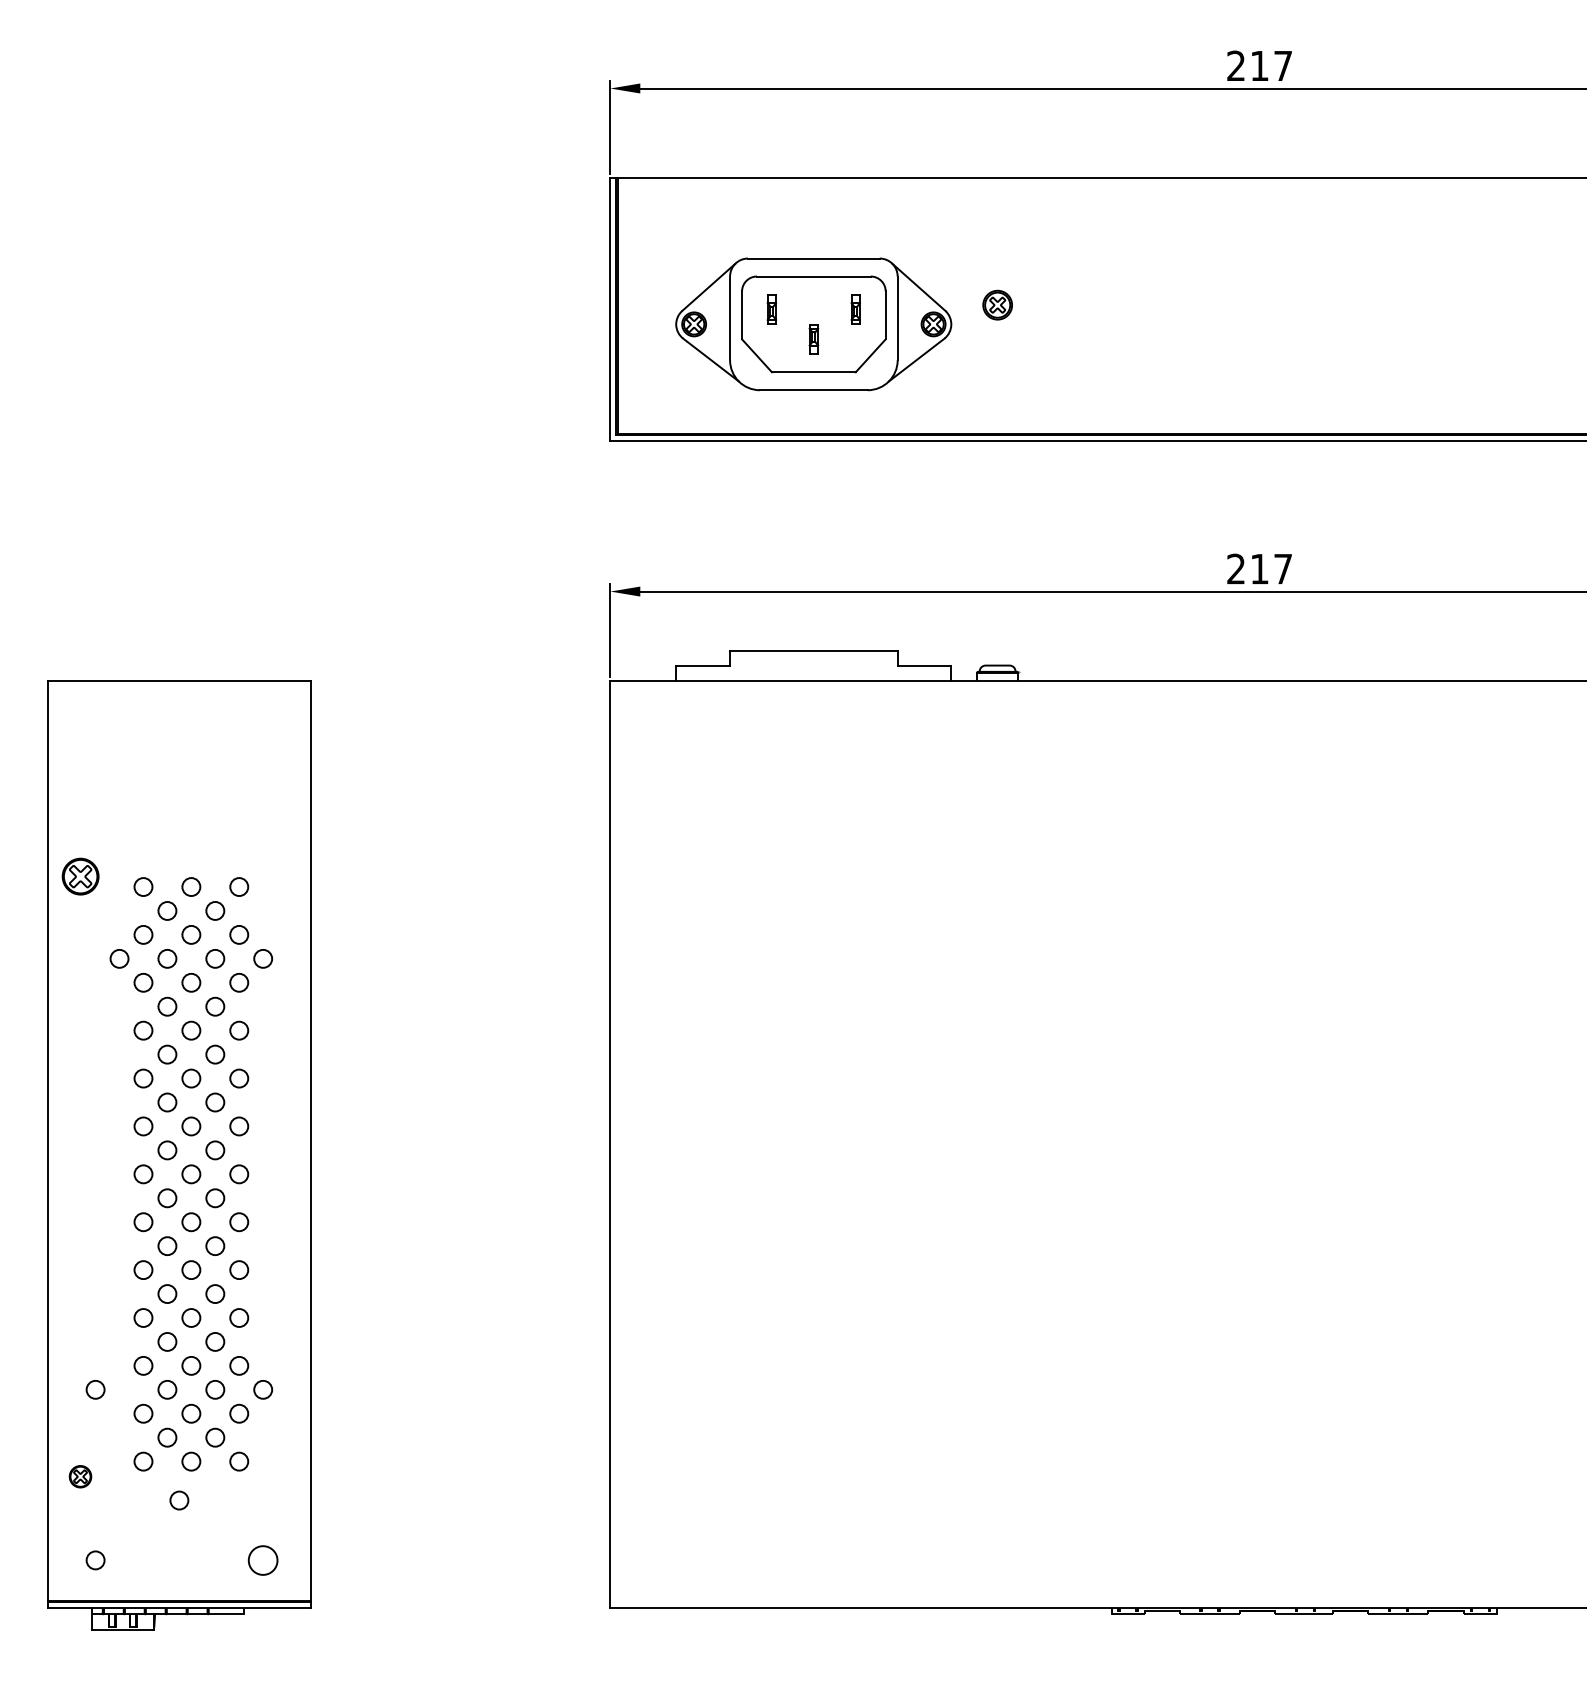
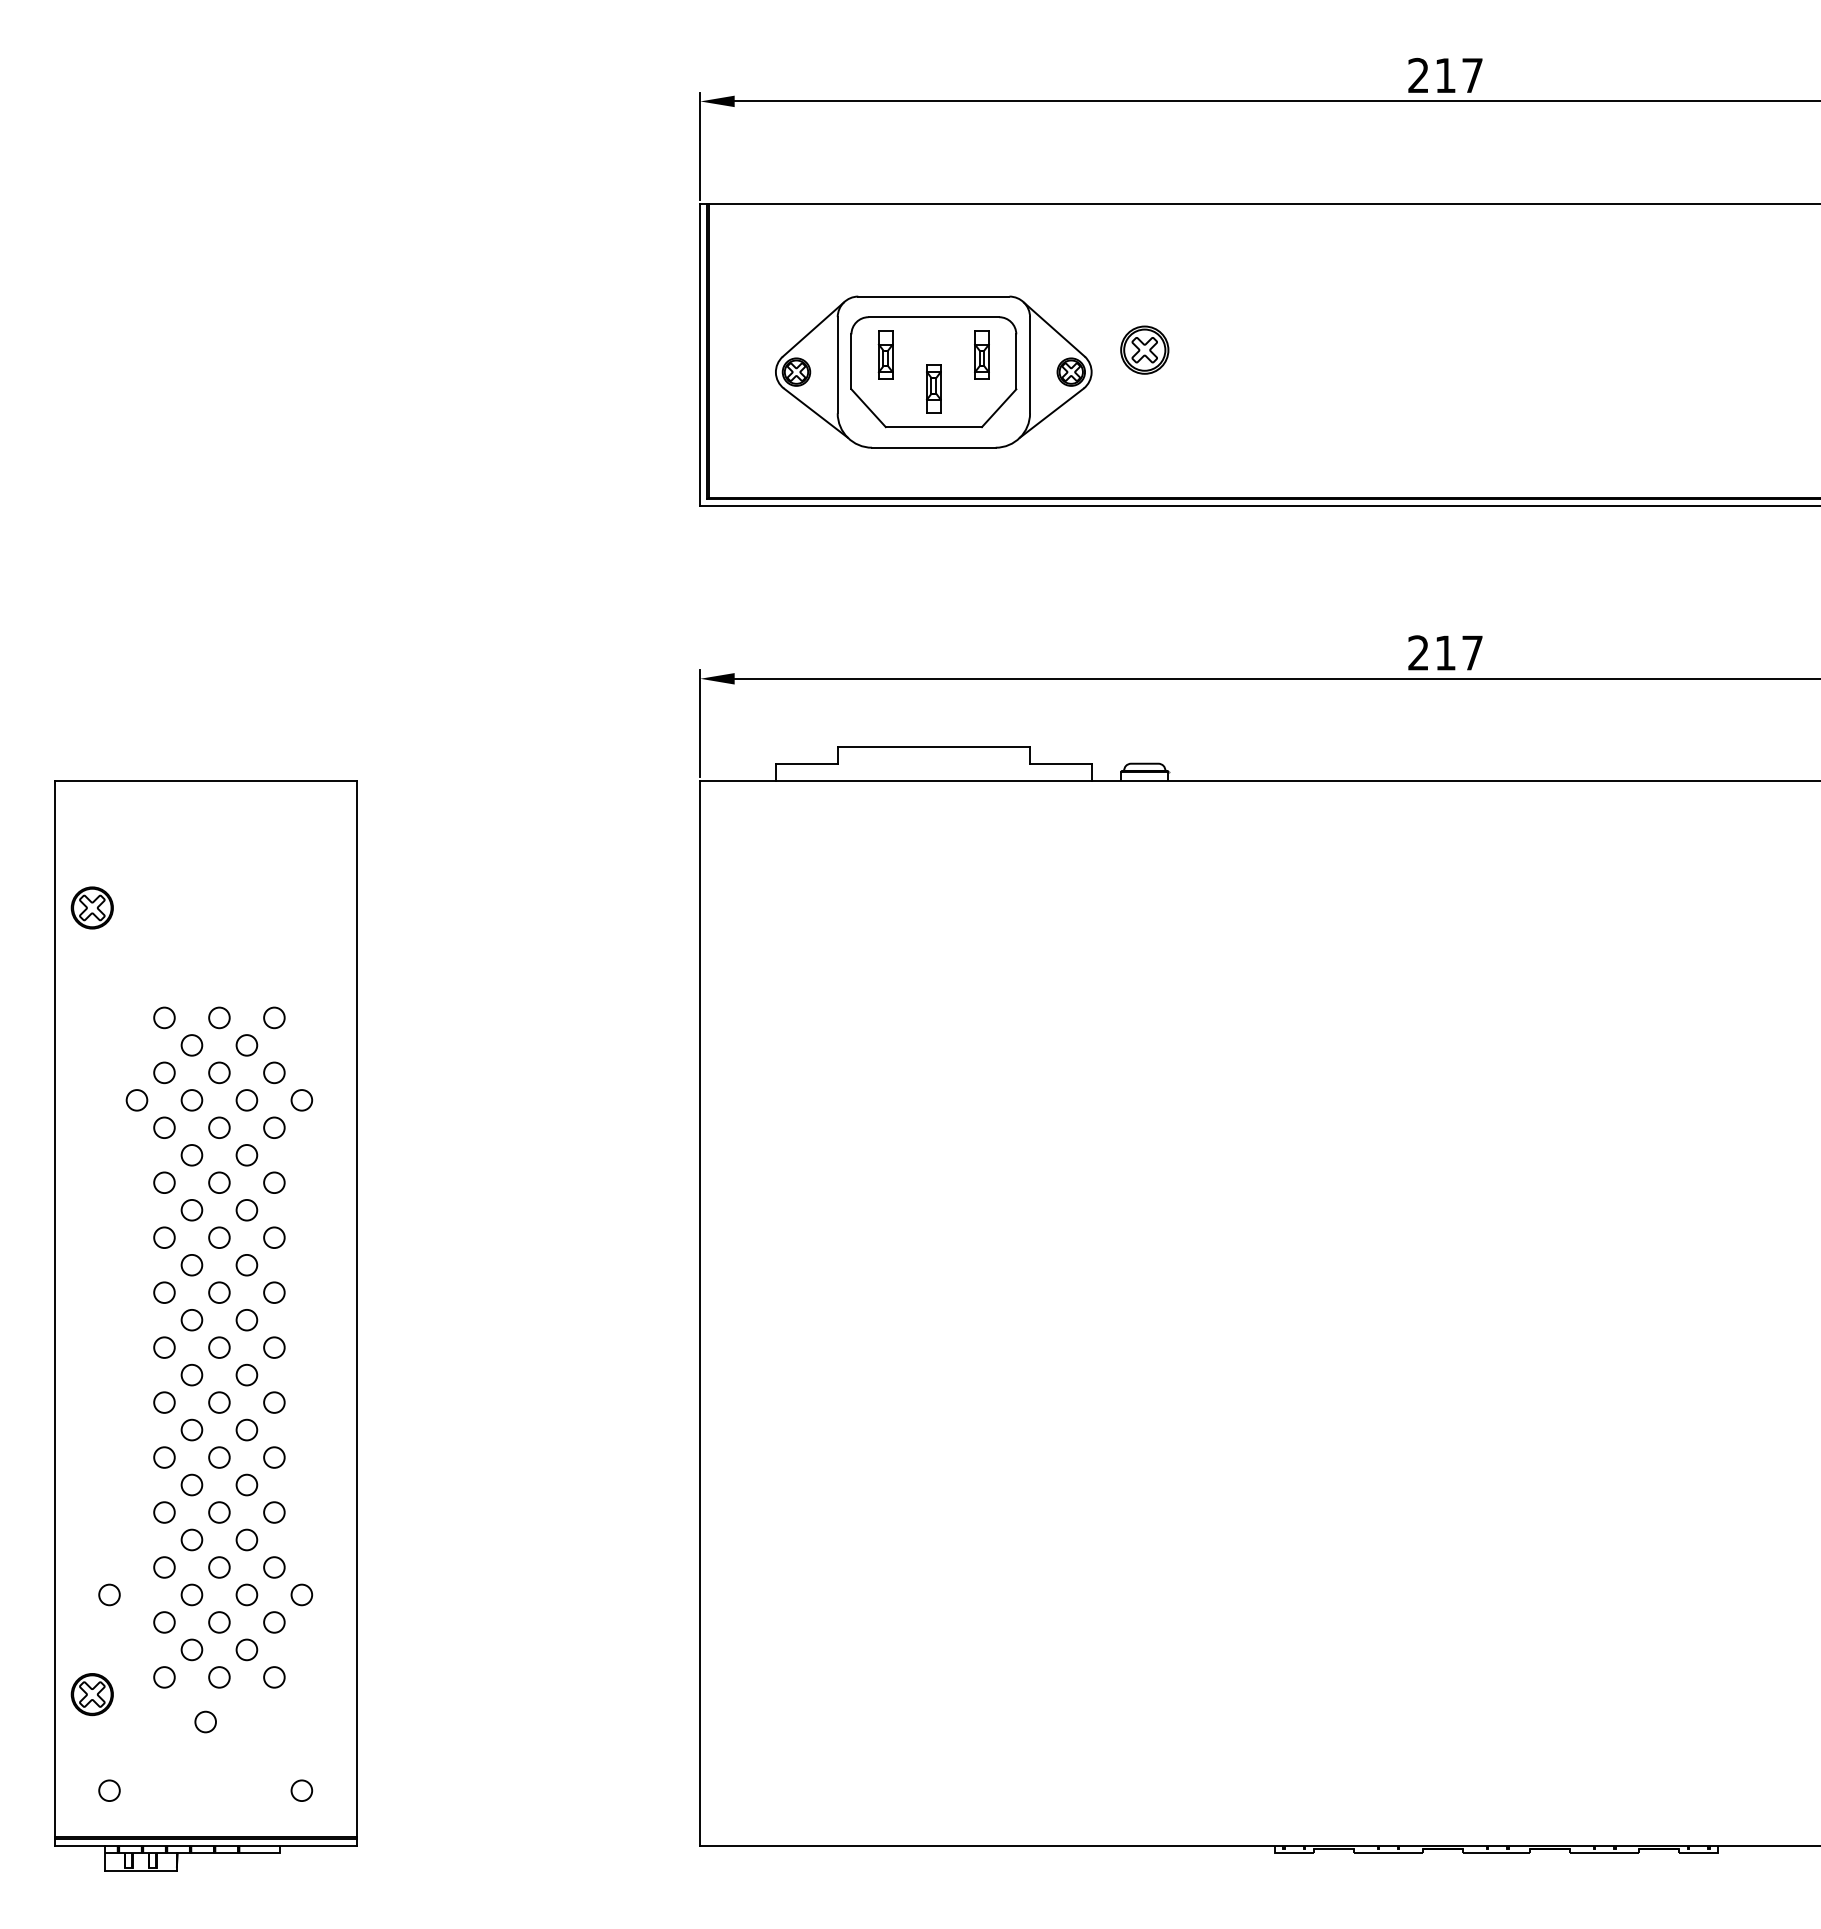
part: (997, 304) -> (1144, 349), size x1.43
part: (771, 309) -> (885, 354), size x1.43
part: (855, 309) -> (981, 354), size x1.43
part: (813, 338) -> (933, 388), size x1.43
part: (79, 876) -> (91, 907), moved
part: (79, 1476) -> (91, 1694), size x1.67
circle: (262, 1560) -> (301, 1790), size x0.62

